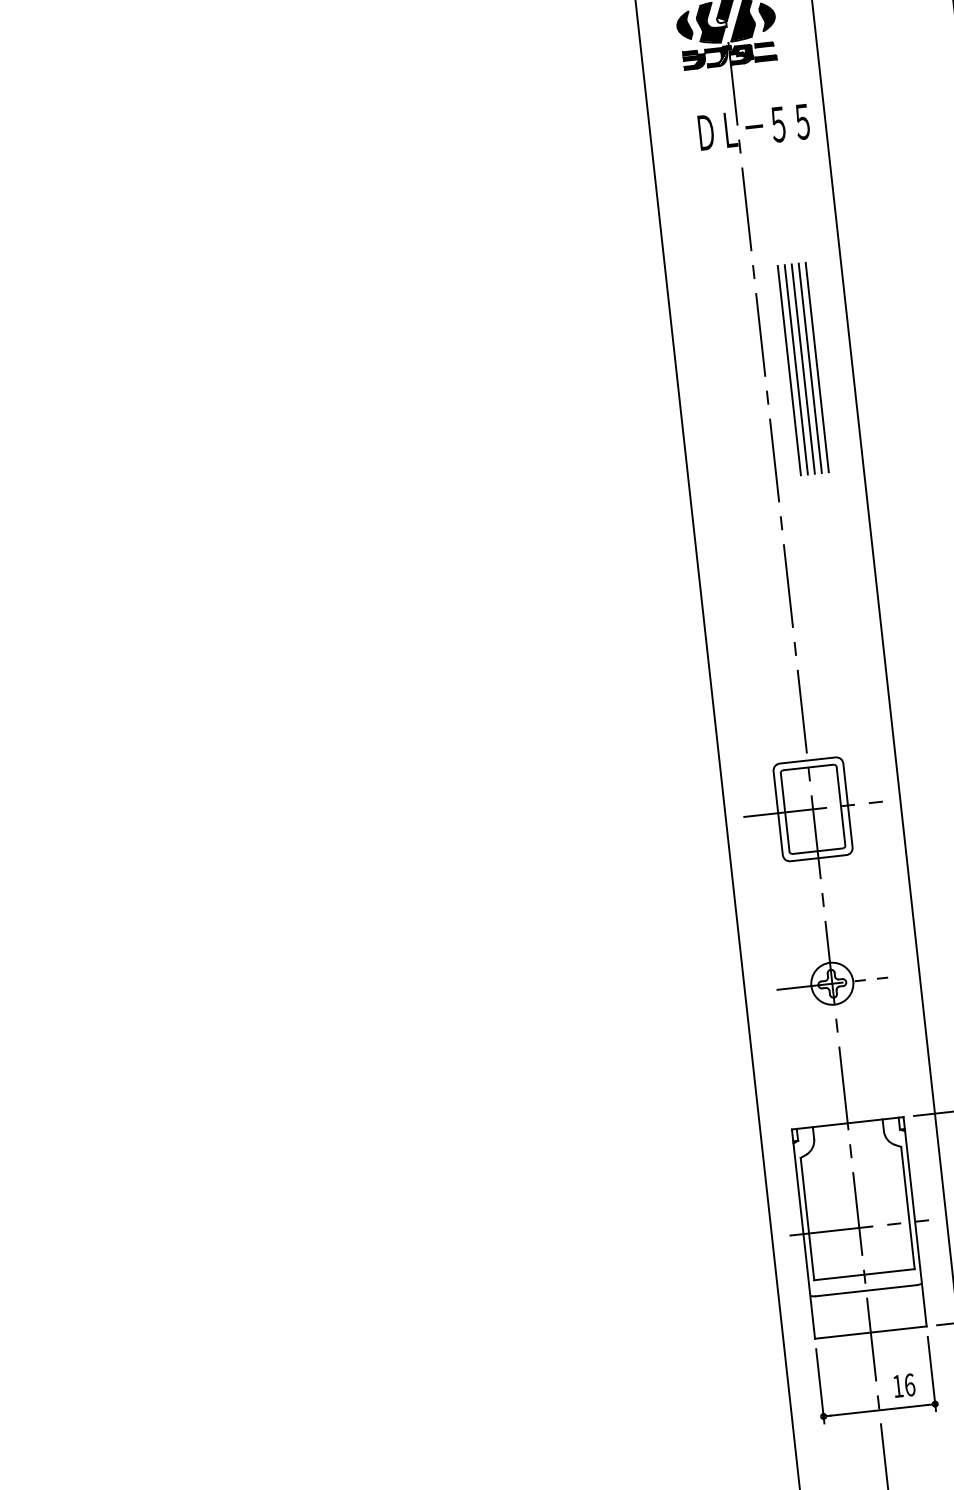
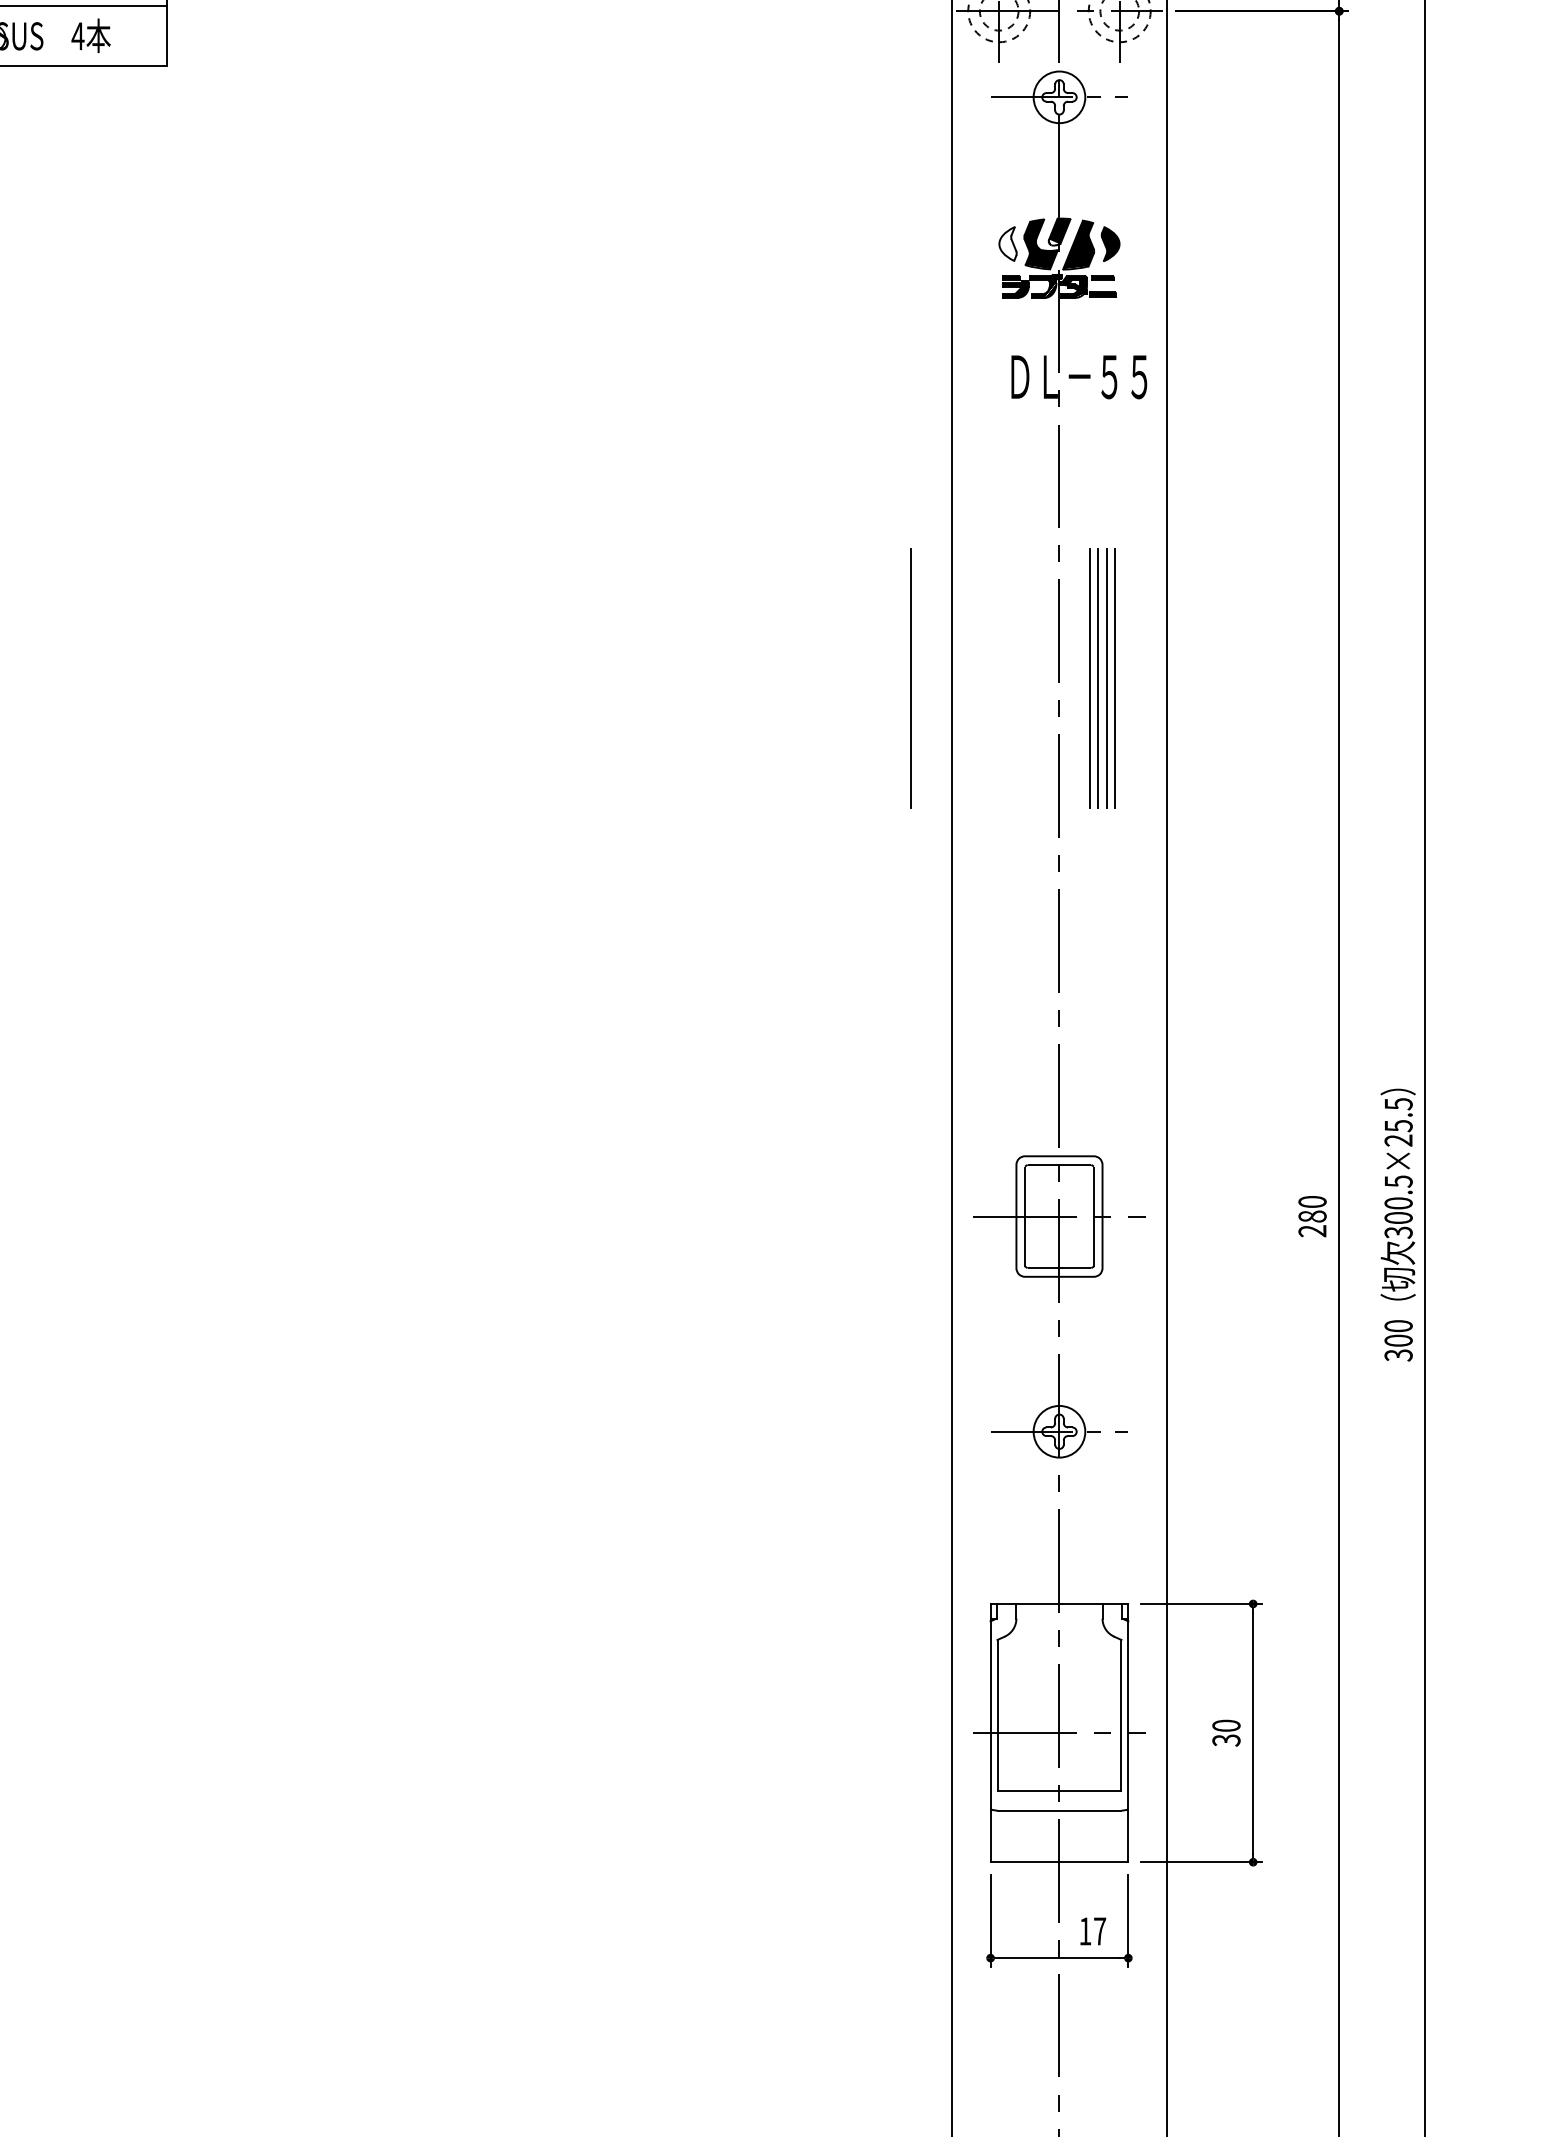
fill: (683, 25) -> (1007, 243), removed
line: (816, 367) -> (910, 678), moved
text: (910, 1385) -> (1100, 1931), 16 -> 17

